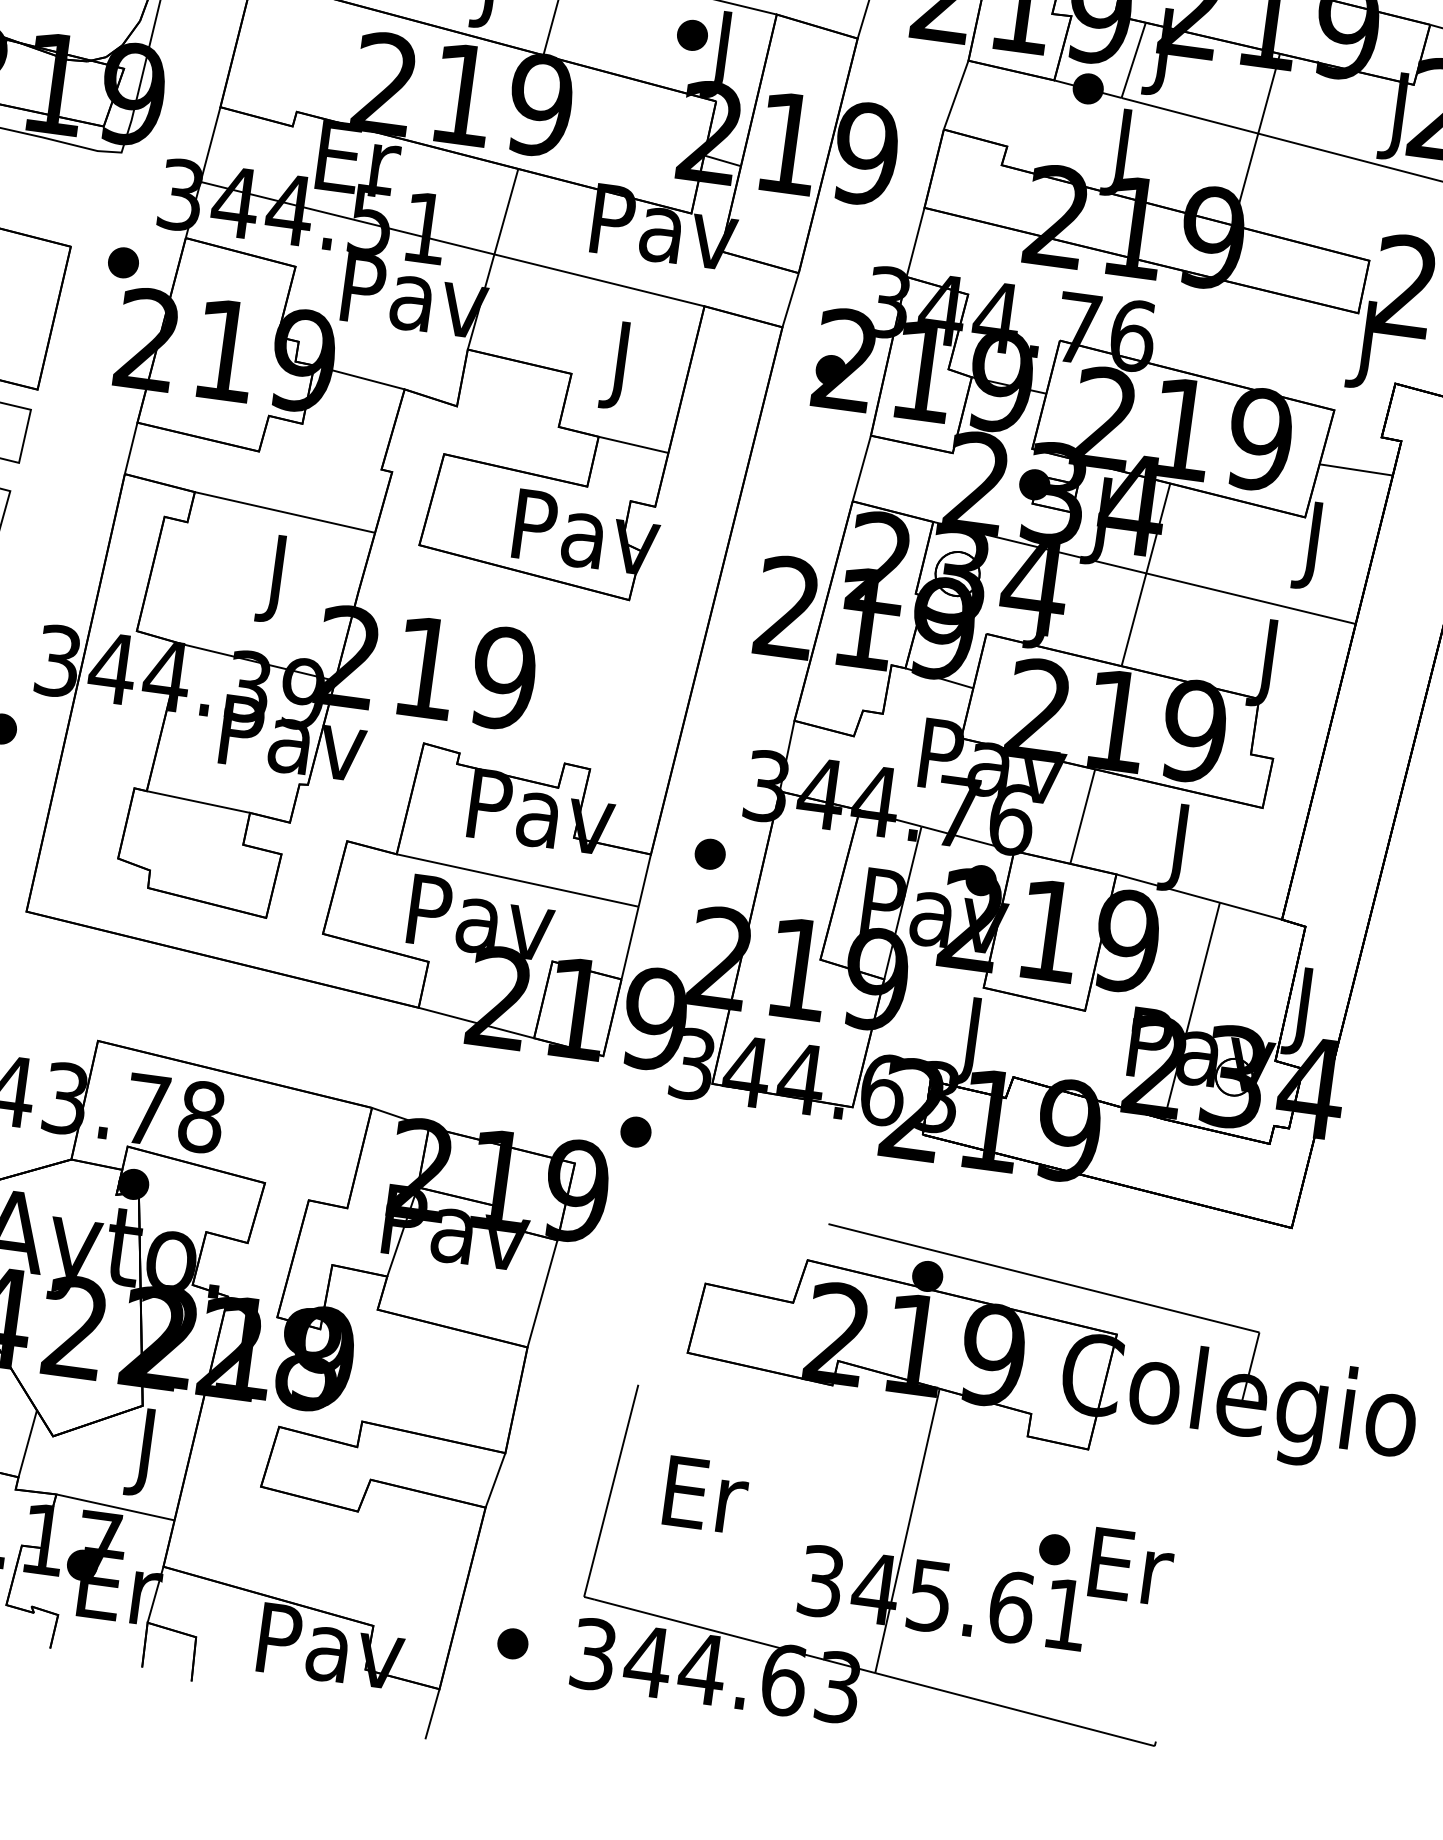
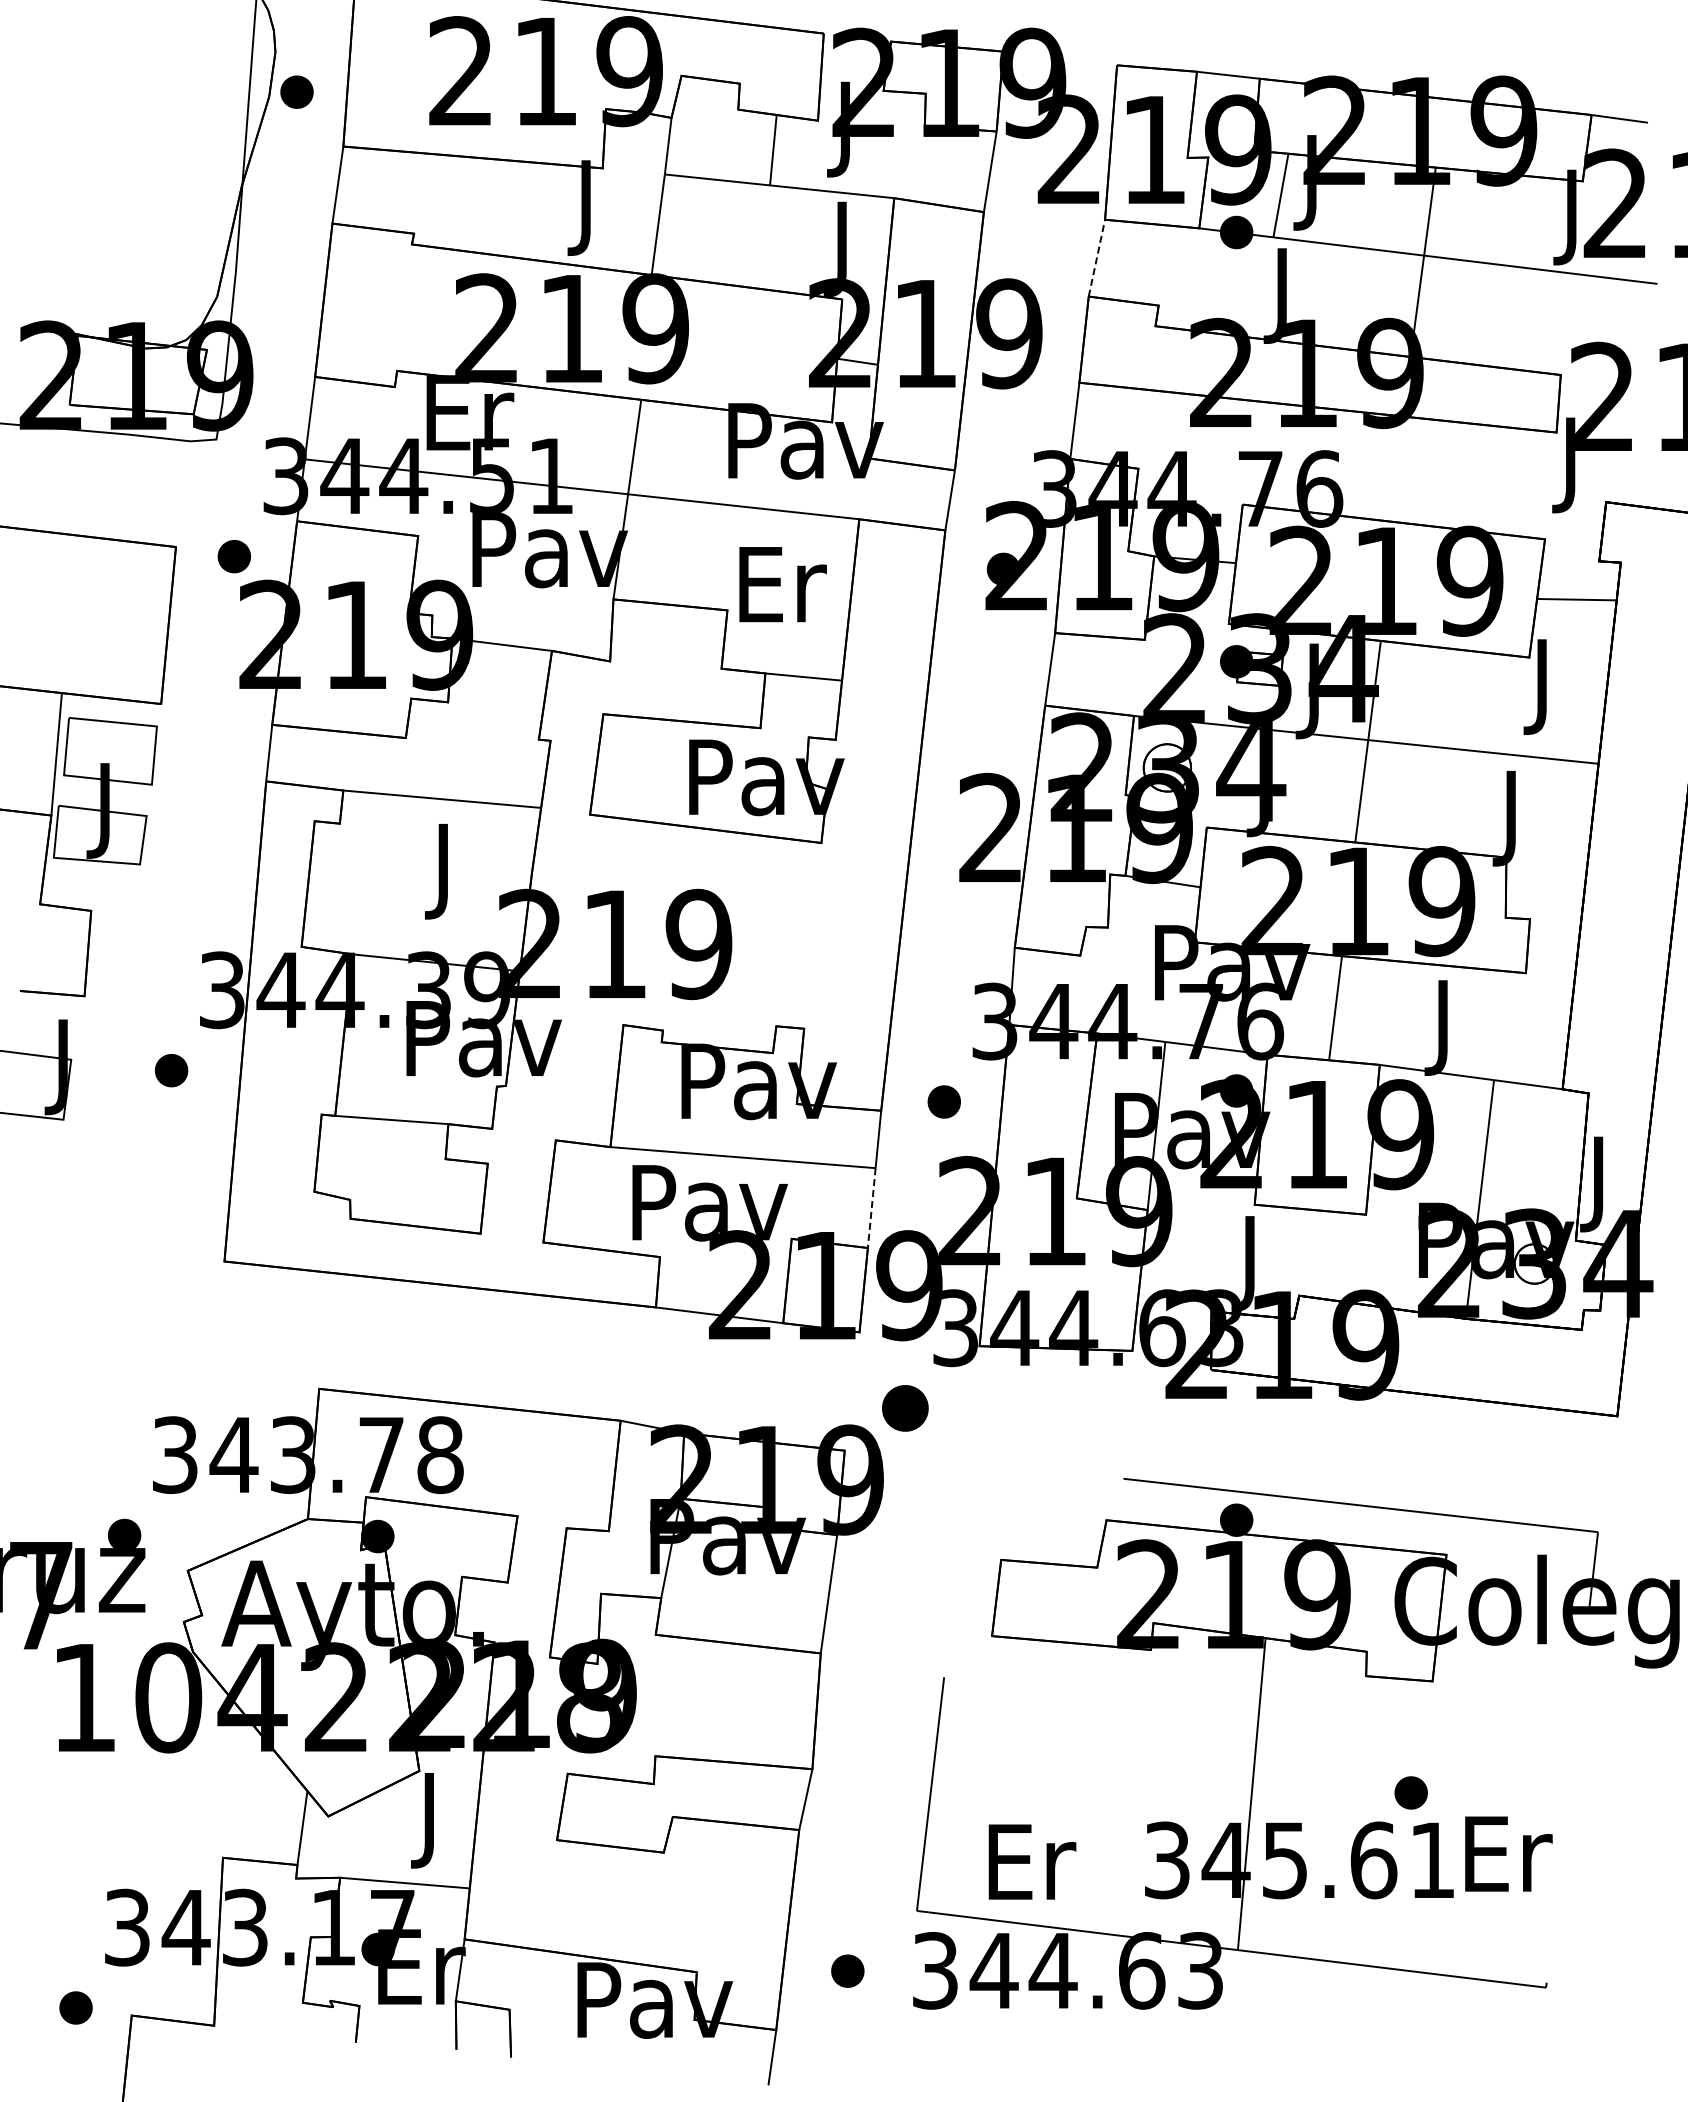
part: (692, 35) -> (807, 232), removed
line: (956, 94) -> (1097, 257), solid -> dashed
text: (624, 366) -> (782, 594), J -> Er
line: (629, 943) -> (871, 1208), solid -> dashed
part: (635, 1131) -> (904, 1408), size x1.4
text: (706, 1494) -> (1032, 1861), moved
text: (1131, 1566) -> (1508, 1853), moved

